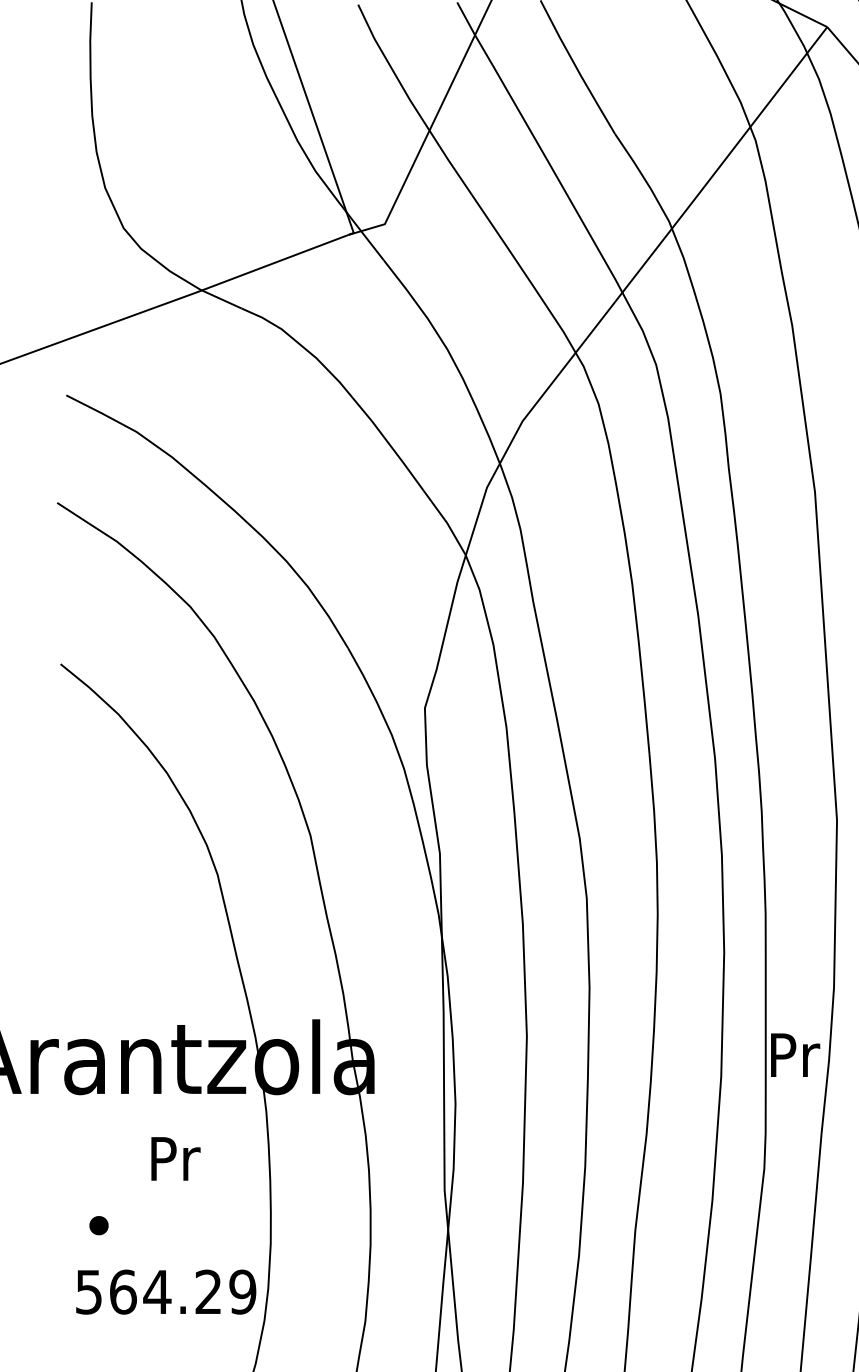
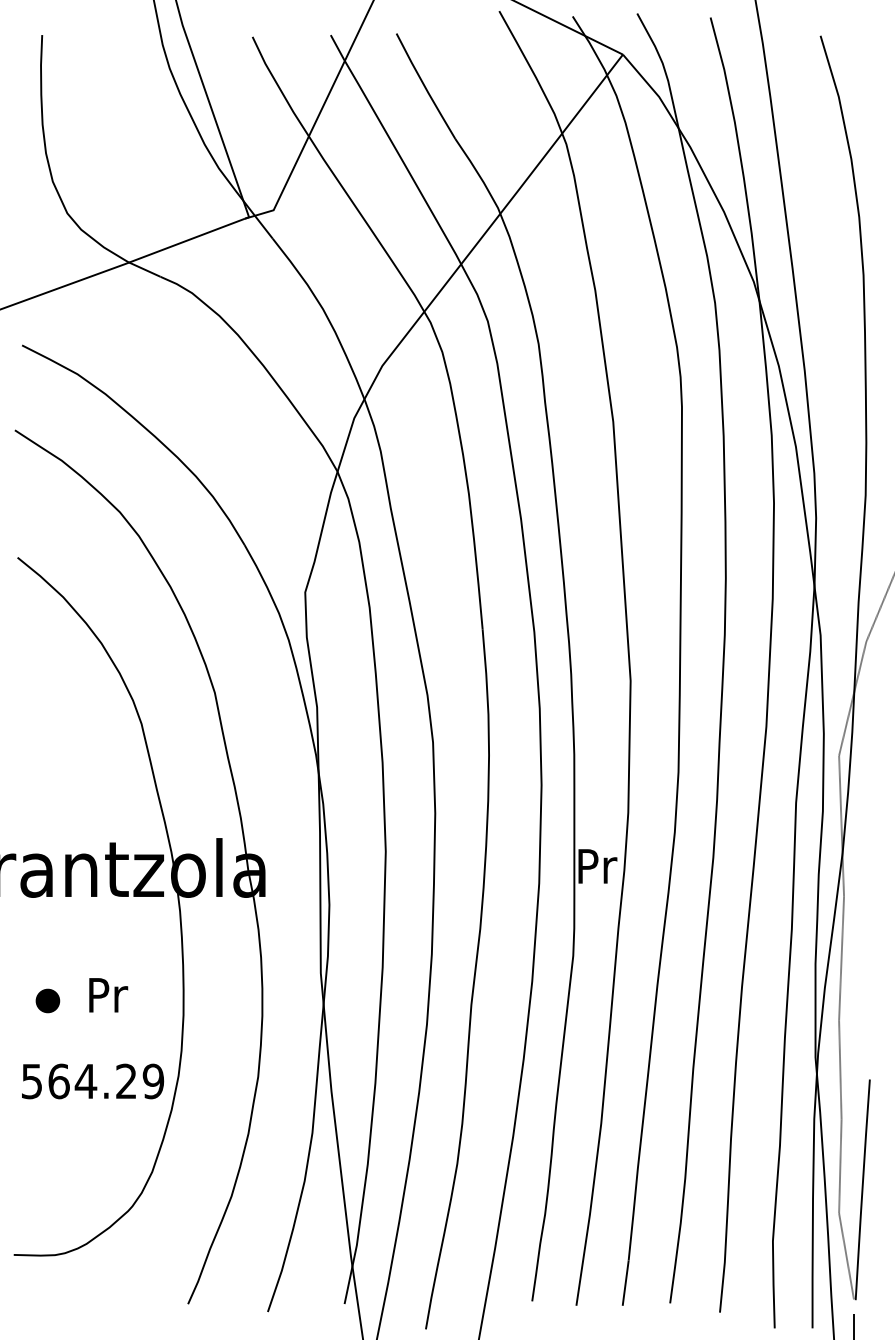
text: (175, 1159) -> (108, 995), moved
part: (98, 1225) -> (47, 1000), size x1.6
text: (166, 1292) -> (93, 1081), moved

